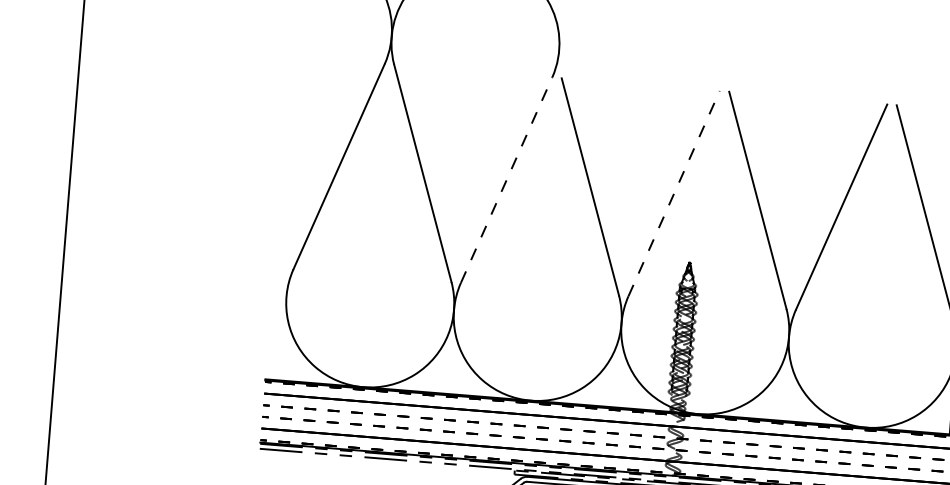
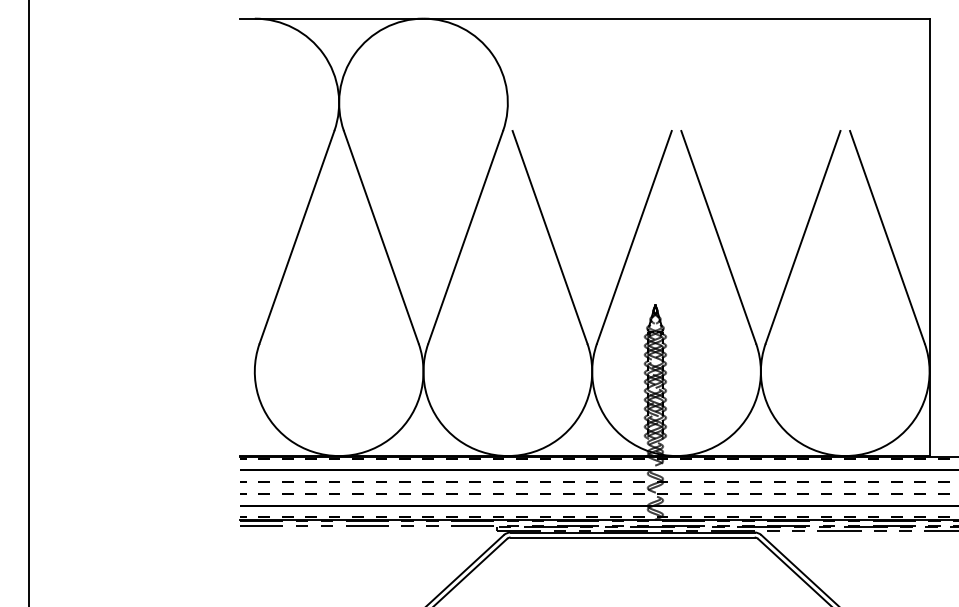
line: (506, 180) -> (465, 237), dashed -> solid
line: (674, 193) -> (634, 237), dashed -> solid

